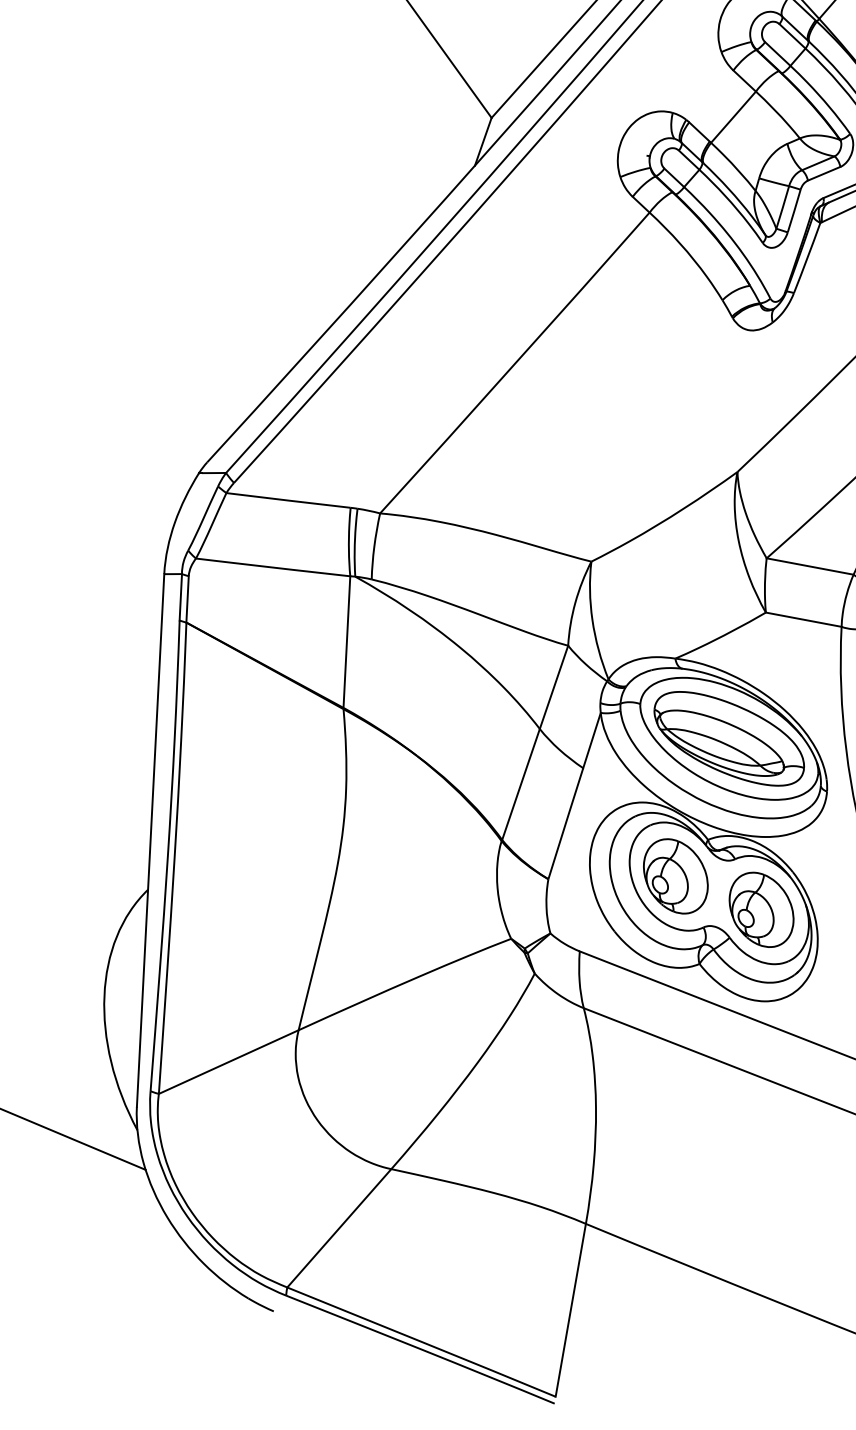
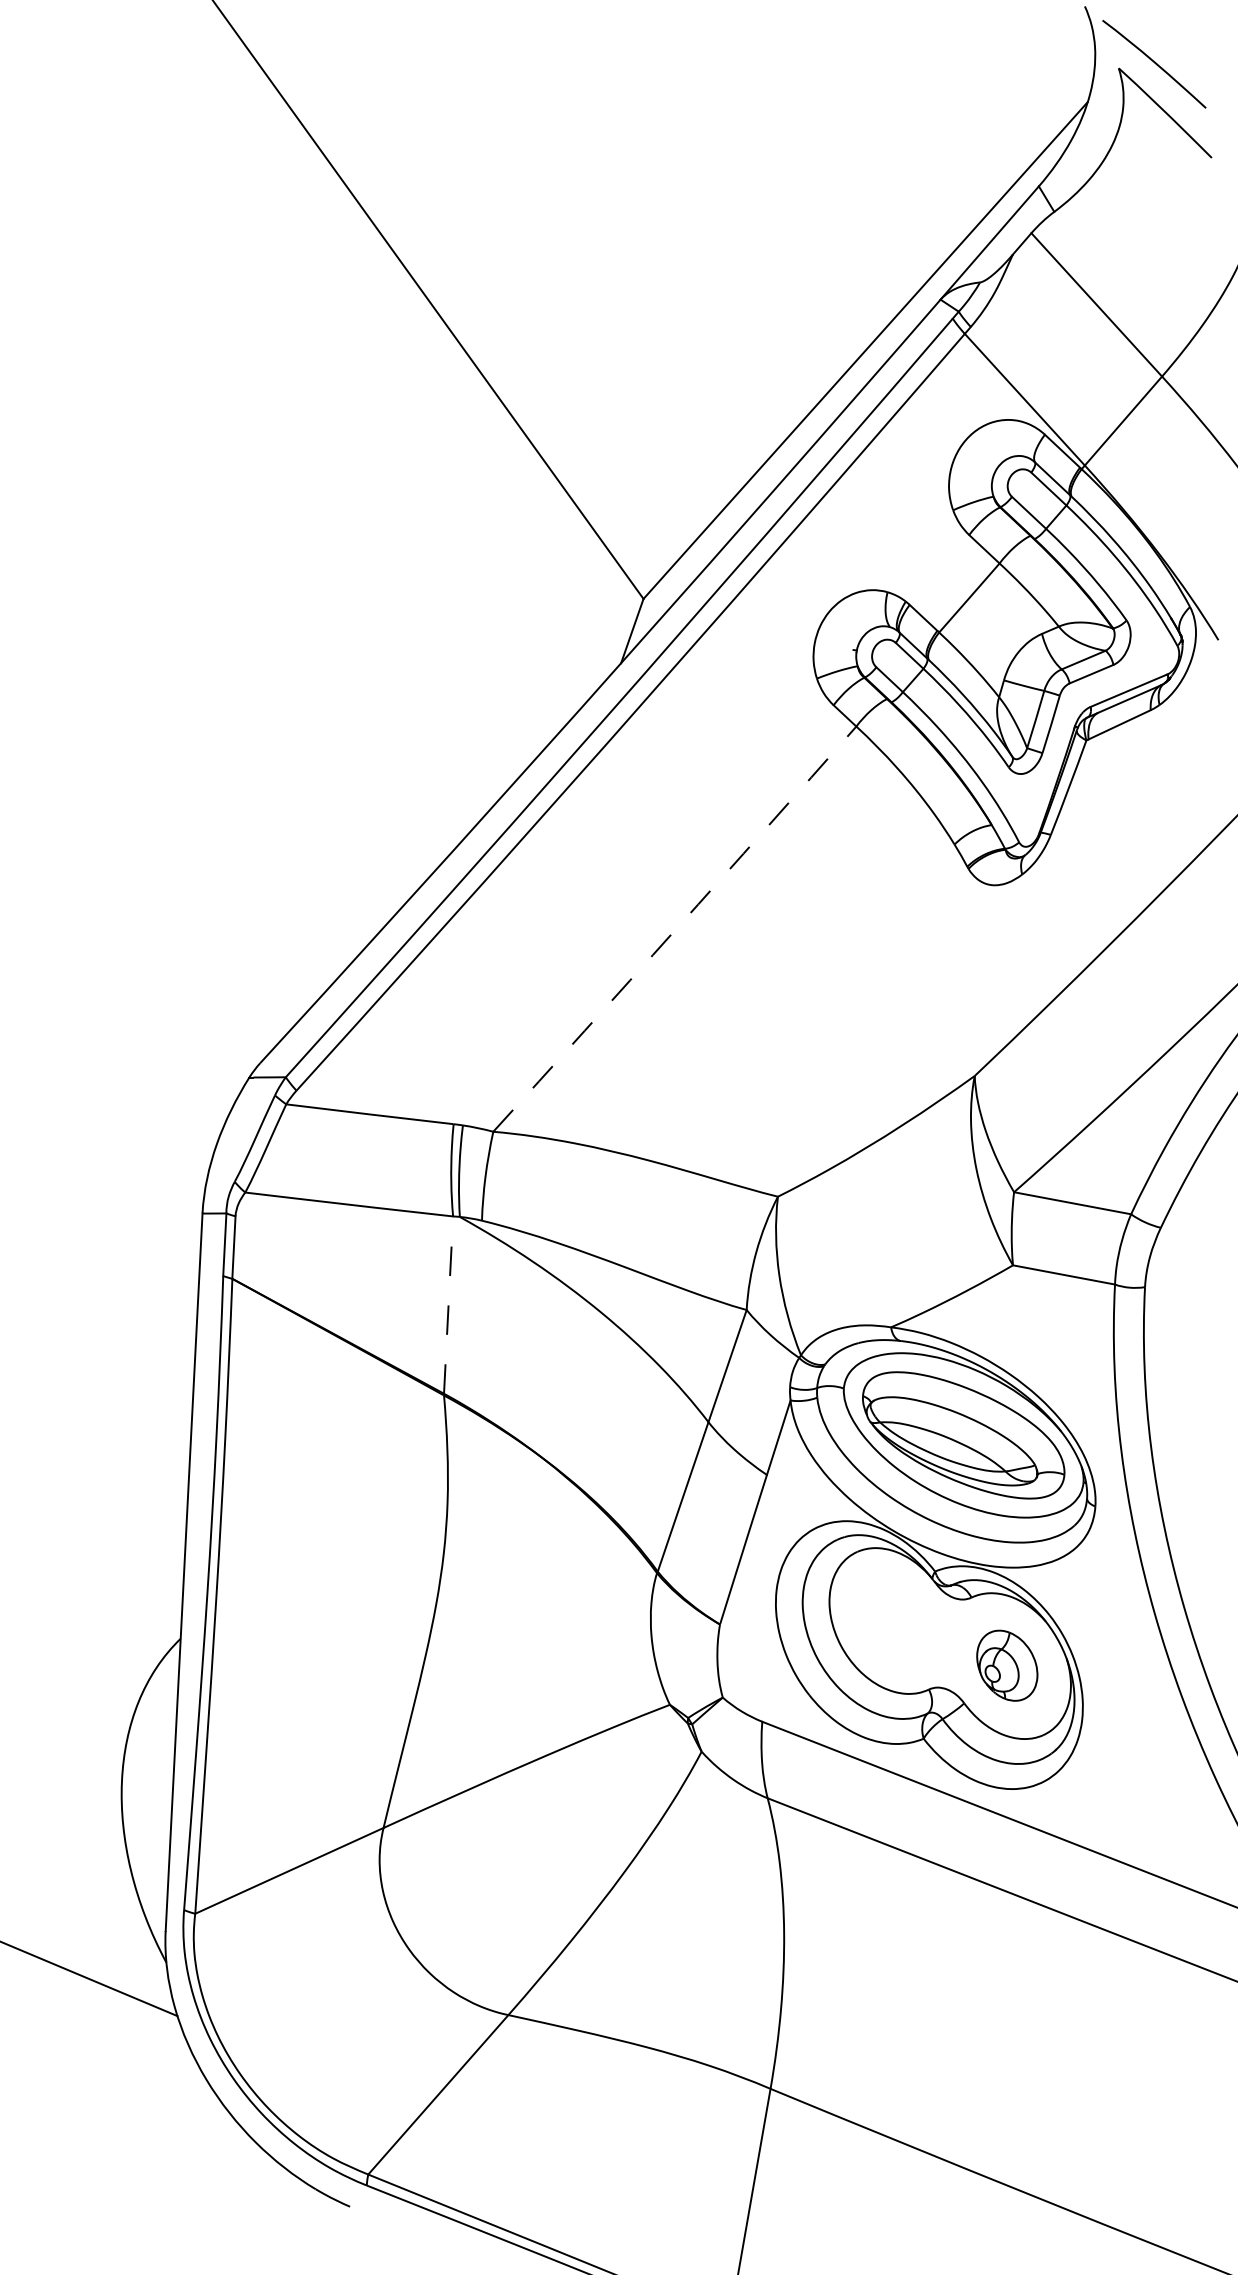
arc: (515, 363) -> (675, 929), solid -> dashed
line: (346, 642) -> (448, 1305), solid -> dashed
part: (675, 876) -> (891, 1620), removed
part: (761, 909) -> (1007, 1665), size x0.7

